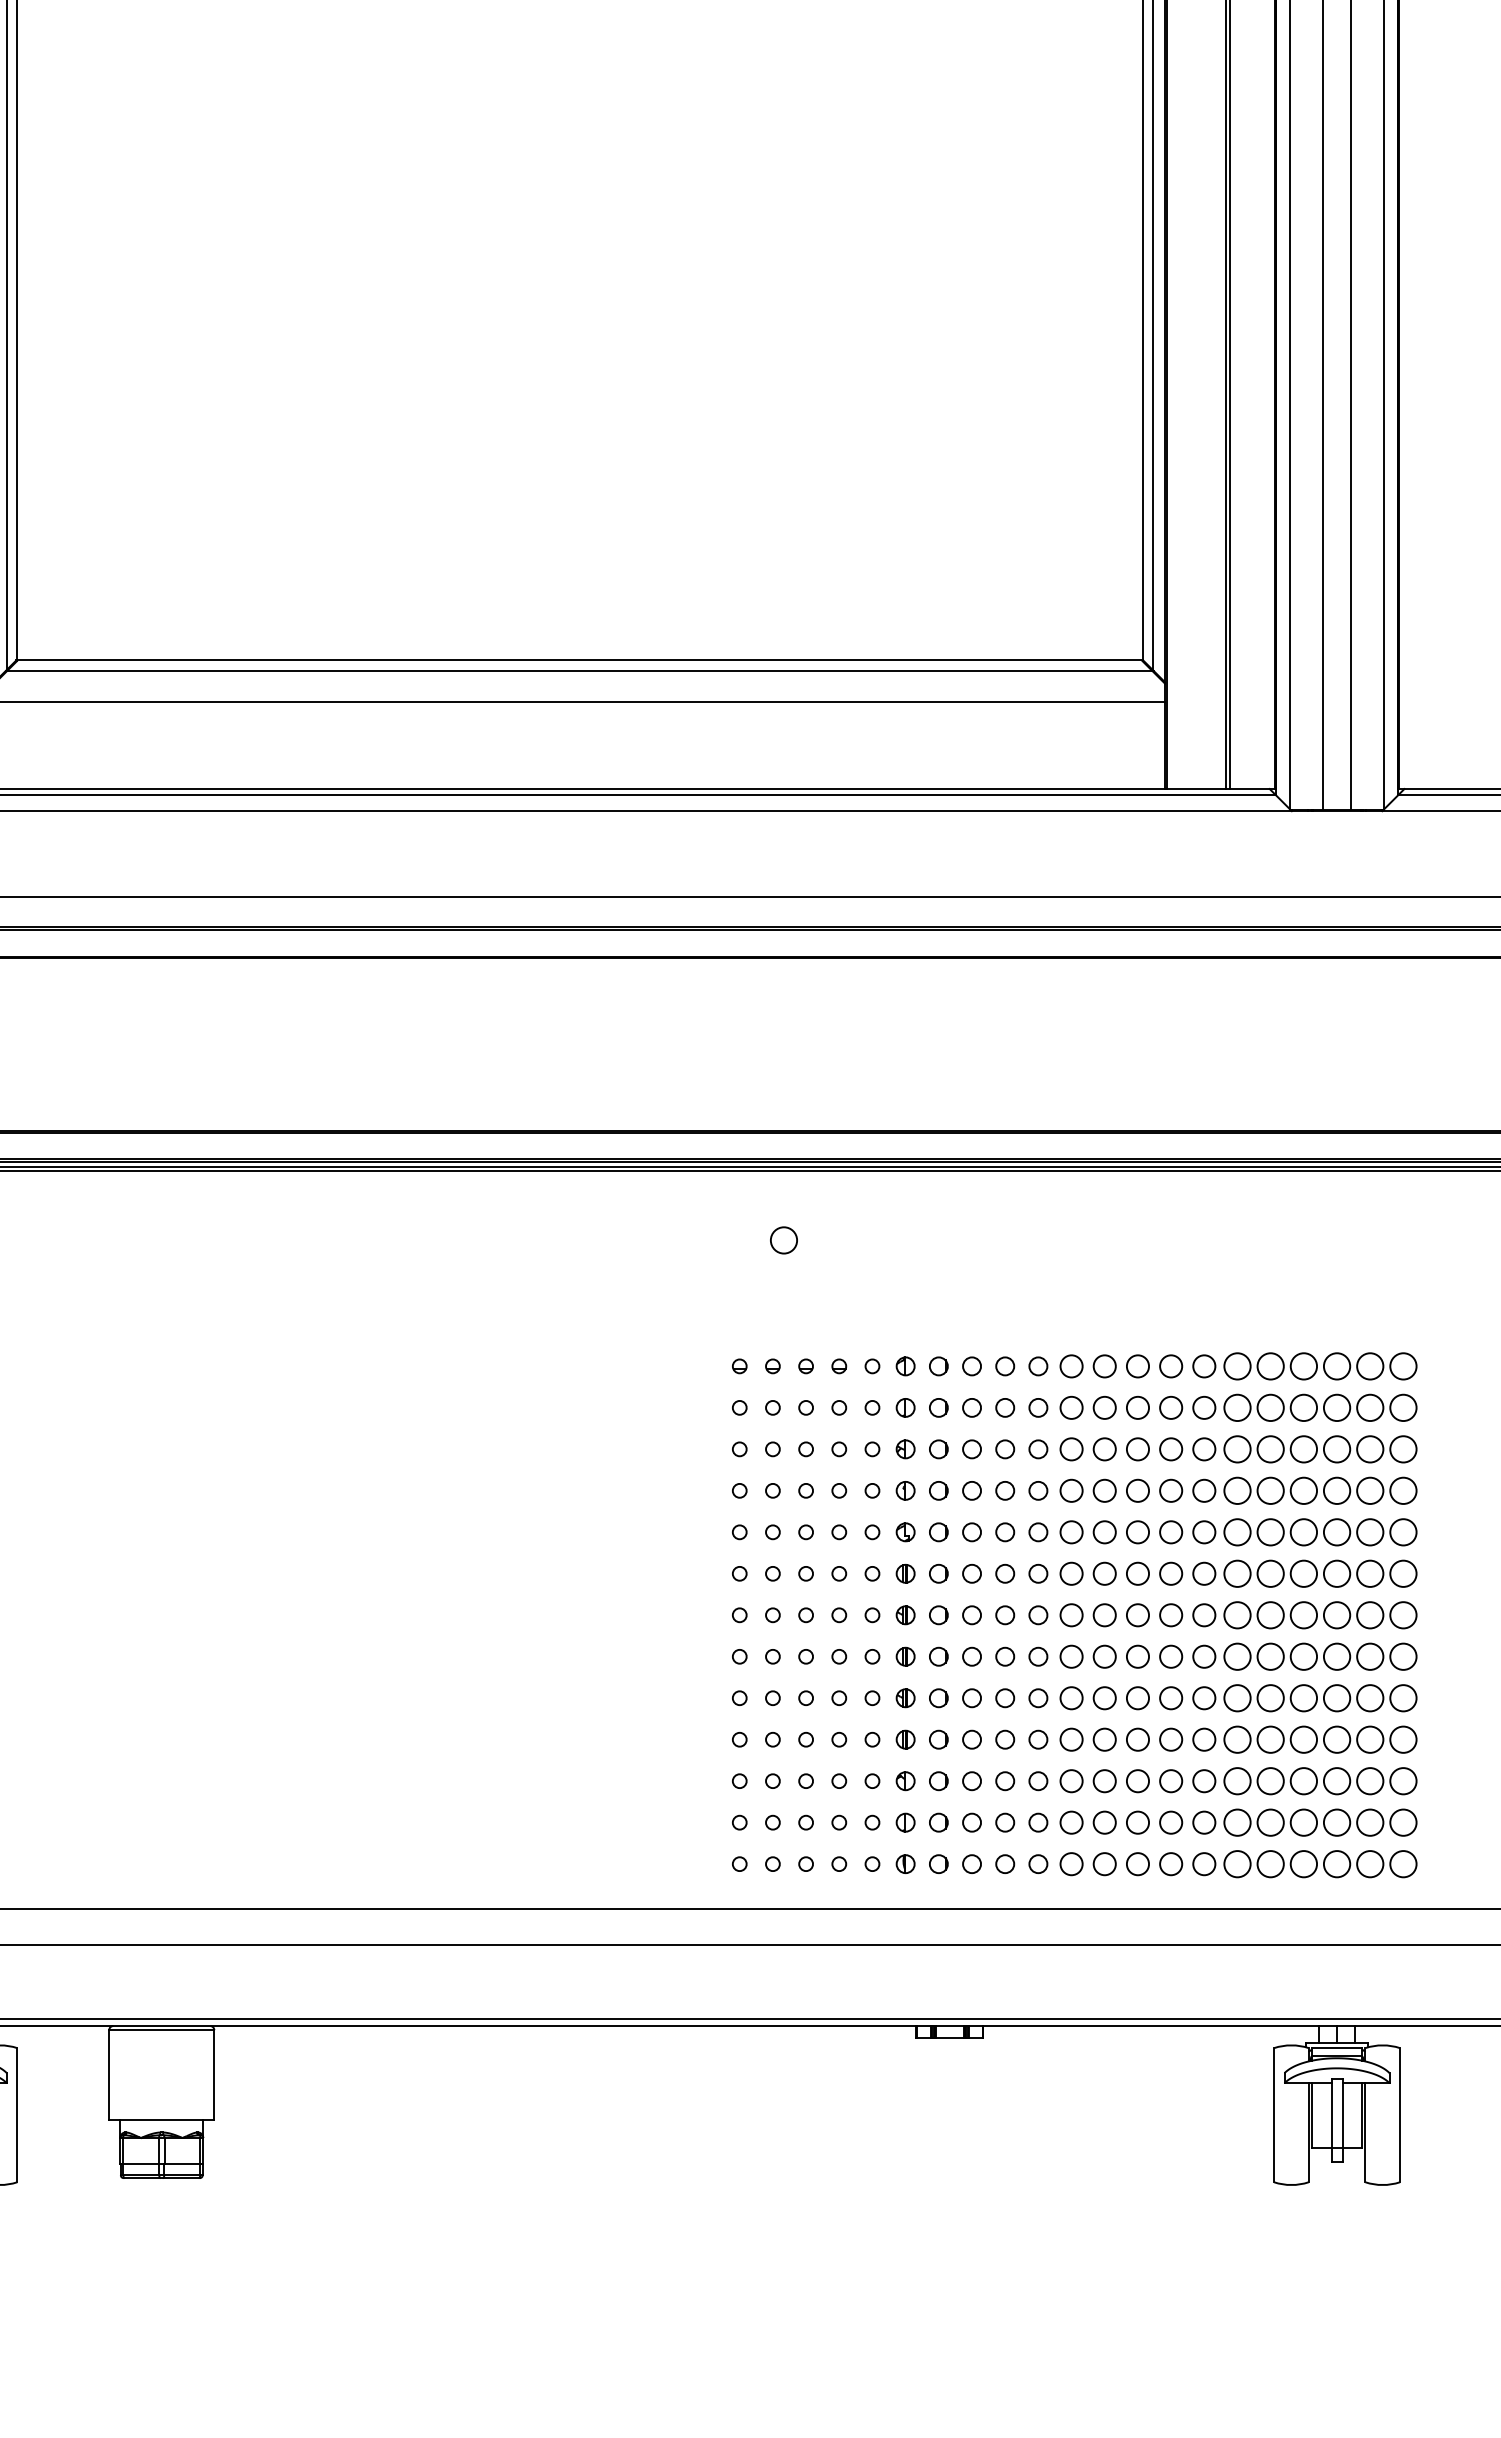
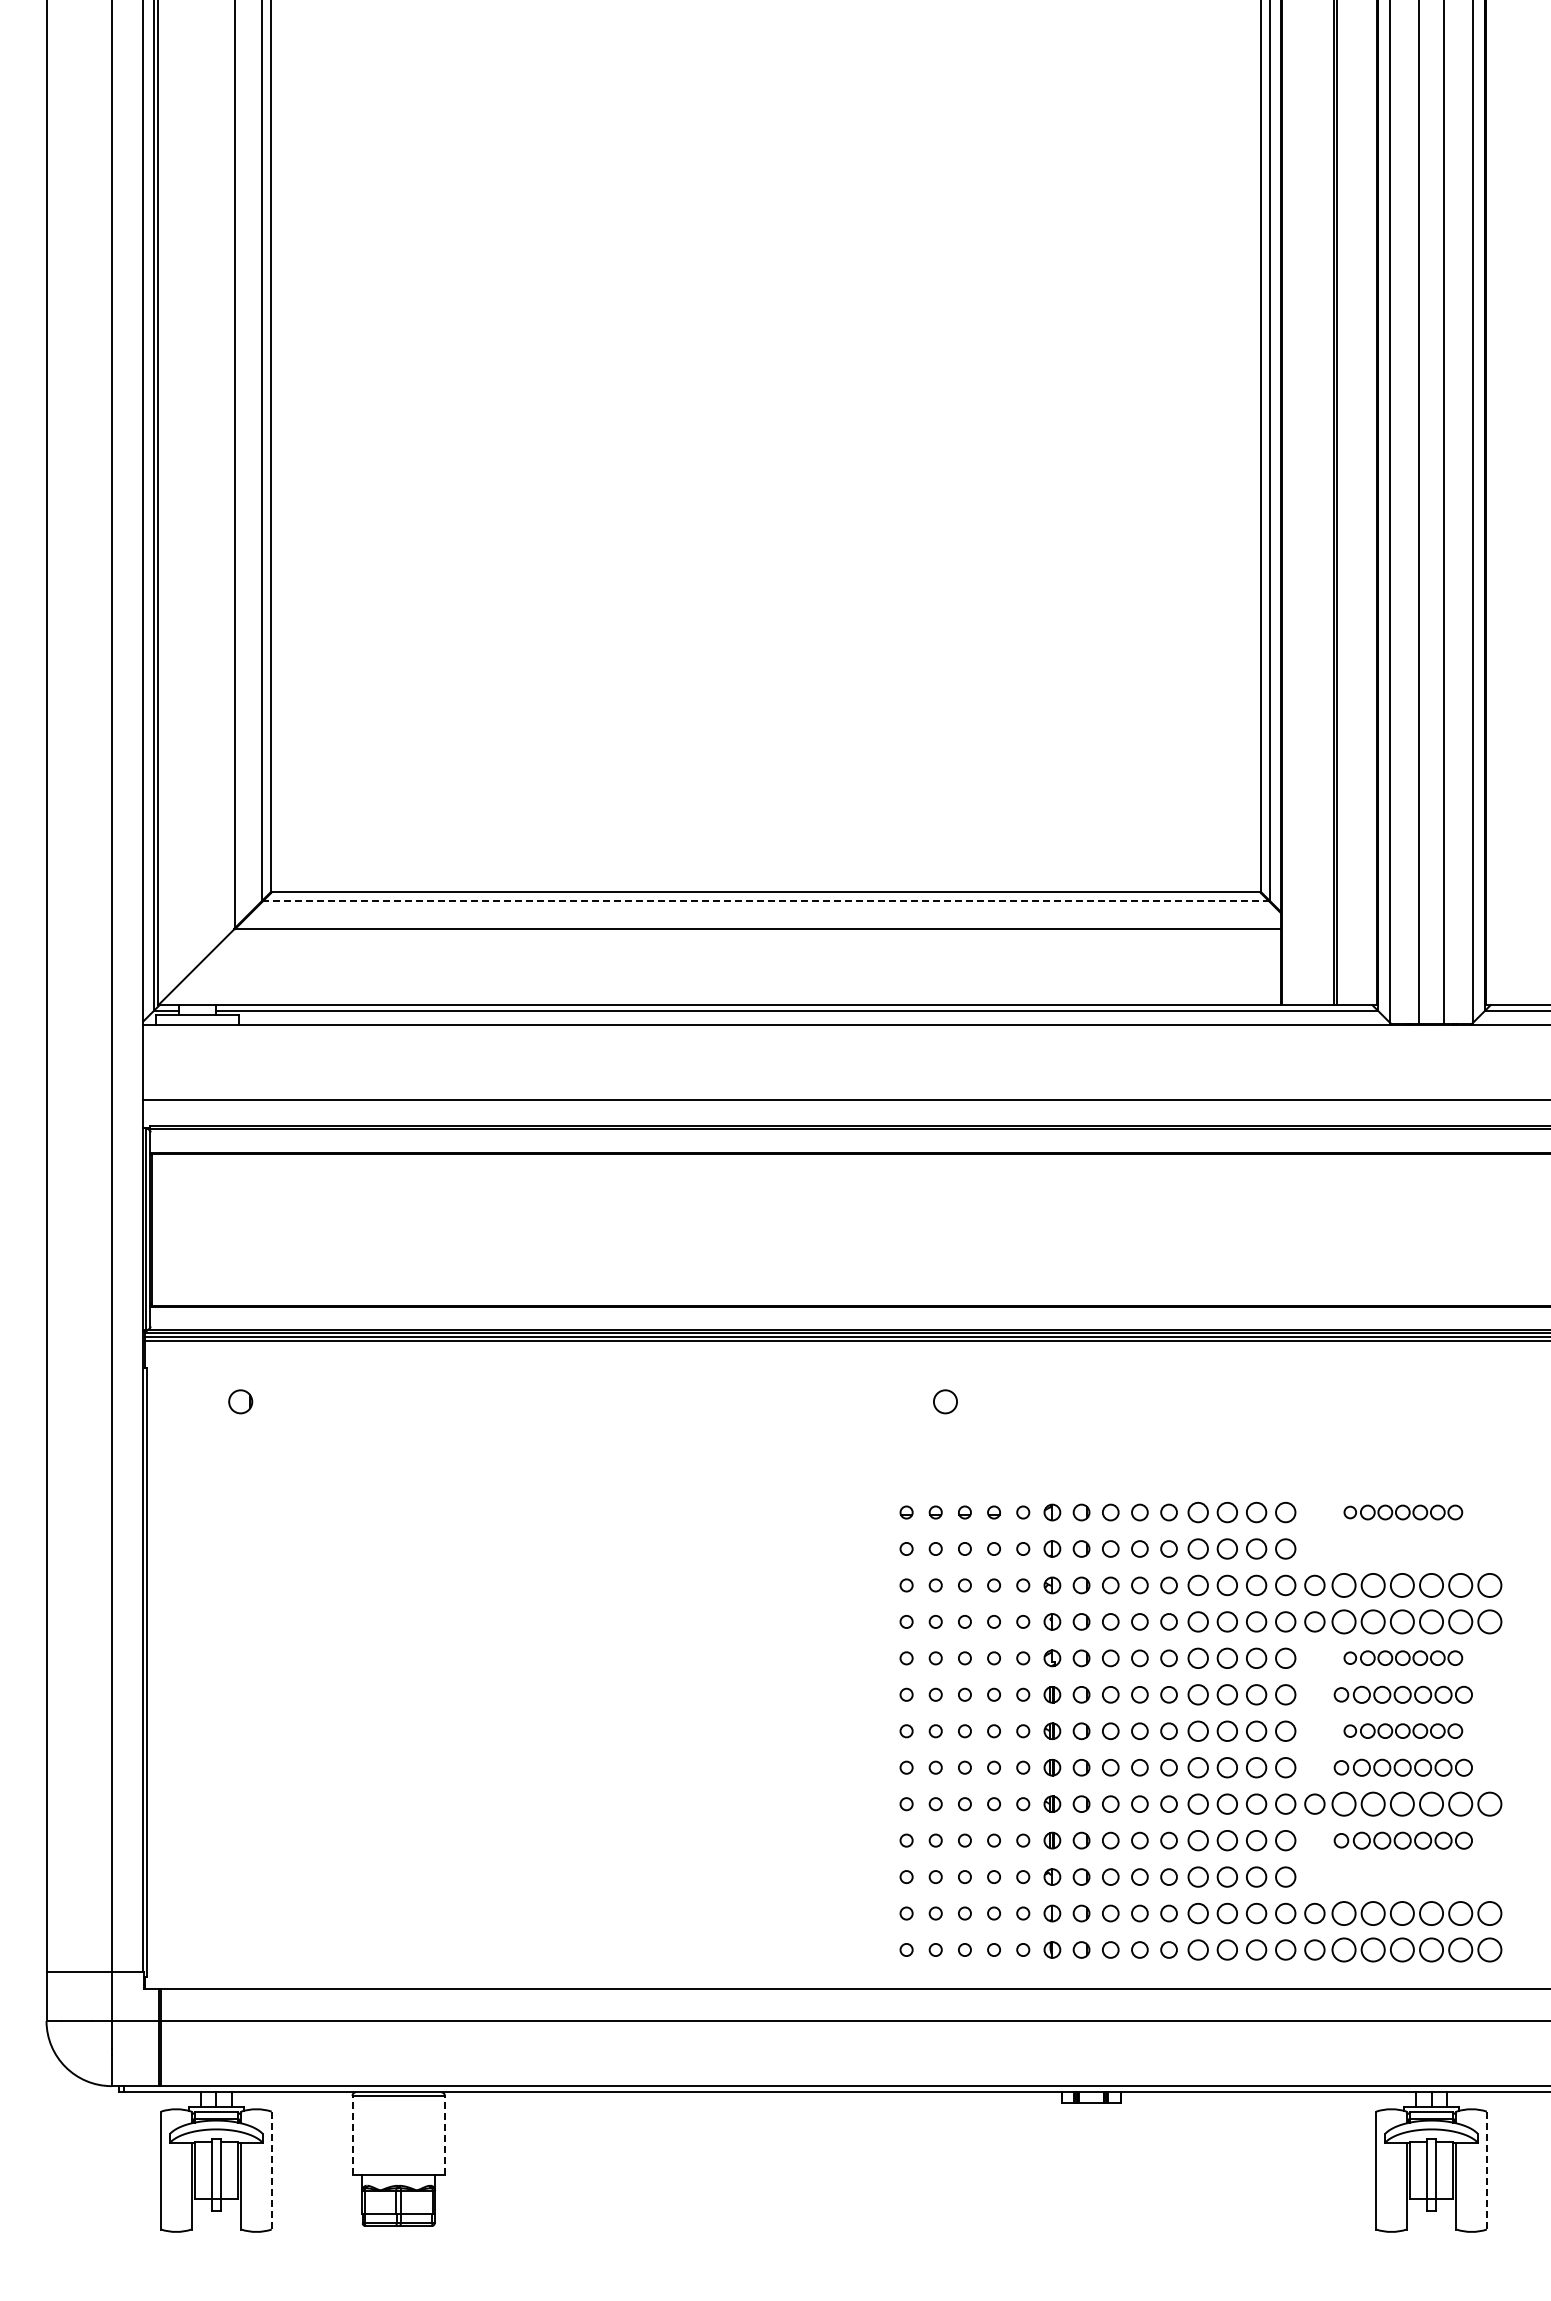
line: (580, 671) -> (766, 901), solid -> dashed
part: (1305, 1366) -> (1403, 1512), size x0.6
part: (1305, 1407) -> (1403, 1548), removed
part: (1305, 1531) -> (1403, 1657), size x0.6
part: (1305, 1573) -> (1403, 1694), size x0.7
part: (1305, 1614) -> (1403, 1730), size x0.6
part: (1305, 1656) -> (1403, 1767), size x0.7
part: (1305, 1739) -> (1403, 1840), size x0.7
part: (1305, 1780) -> (1403, 1876), removed
line: (109, 2074) -> (352, 2134), solid -> dashed
line: (213, 2074) -> (444, 2134), solid -> dashed
line: (17, 2115) -> (271, 2170), solid -> dashed
line: (1399, 2115) -> (1486, 2170), solid -> dashed

